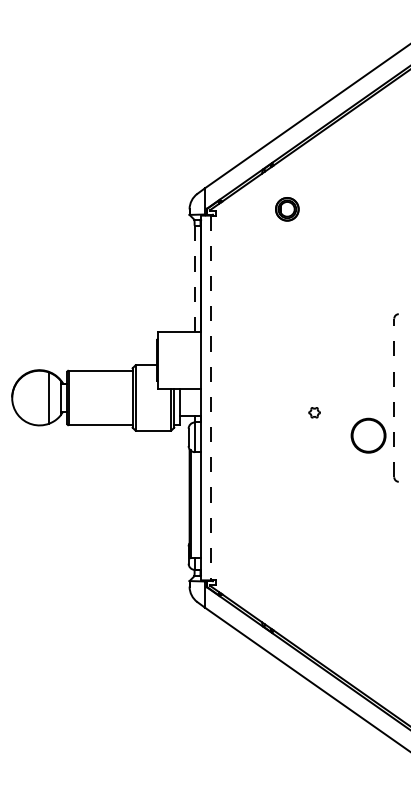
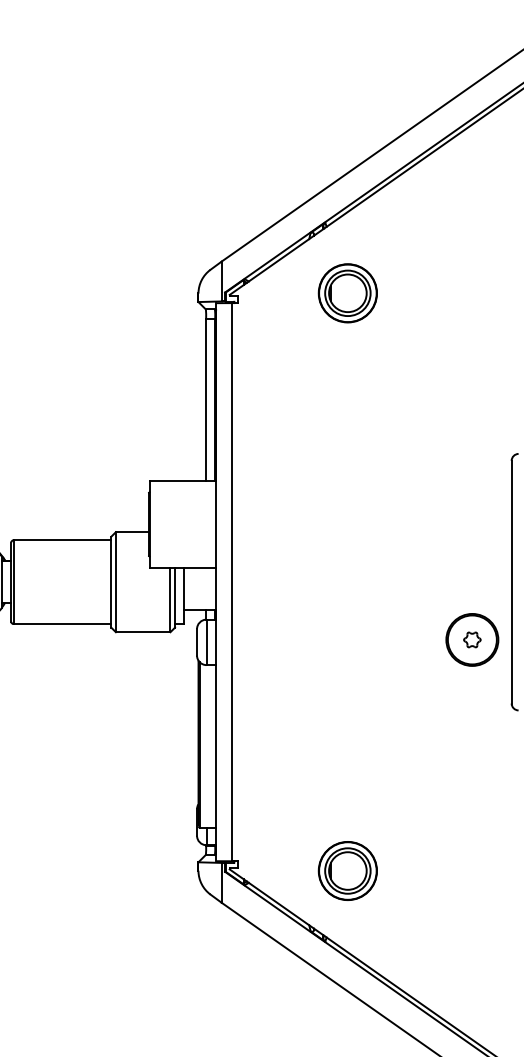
part: (287, 209) -> (348, 293), size x1.67
line: (194, 278) -> (205, 399), dashed -> solid
line: (394, 397) -> (512, 581), dashed -> solid
line: (211, 398) -> (232, 582), dashed -> solid
part: (314, 412) -> (472, 639), moved
part: (287, 586) -> (348, 870), added

